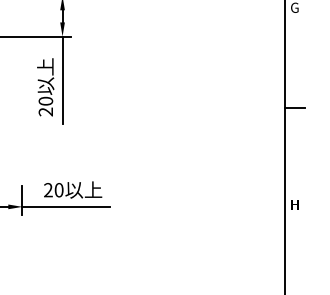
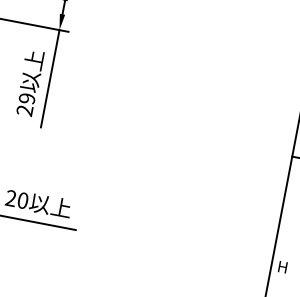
text: (45, 100) -> (26, 97), 20 -> 29

